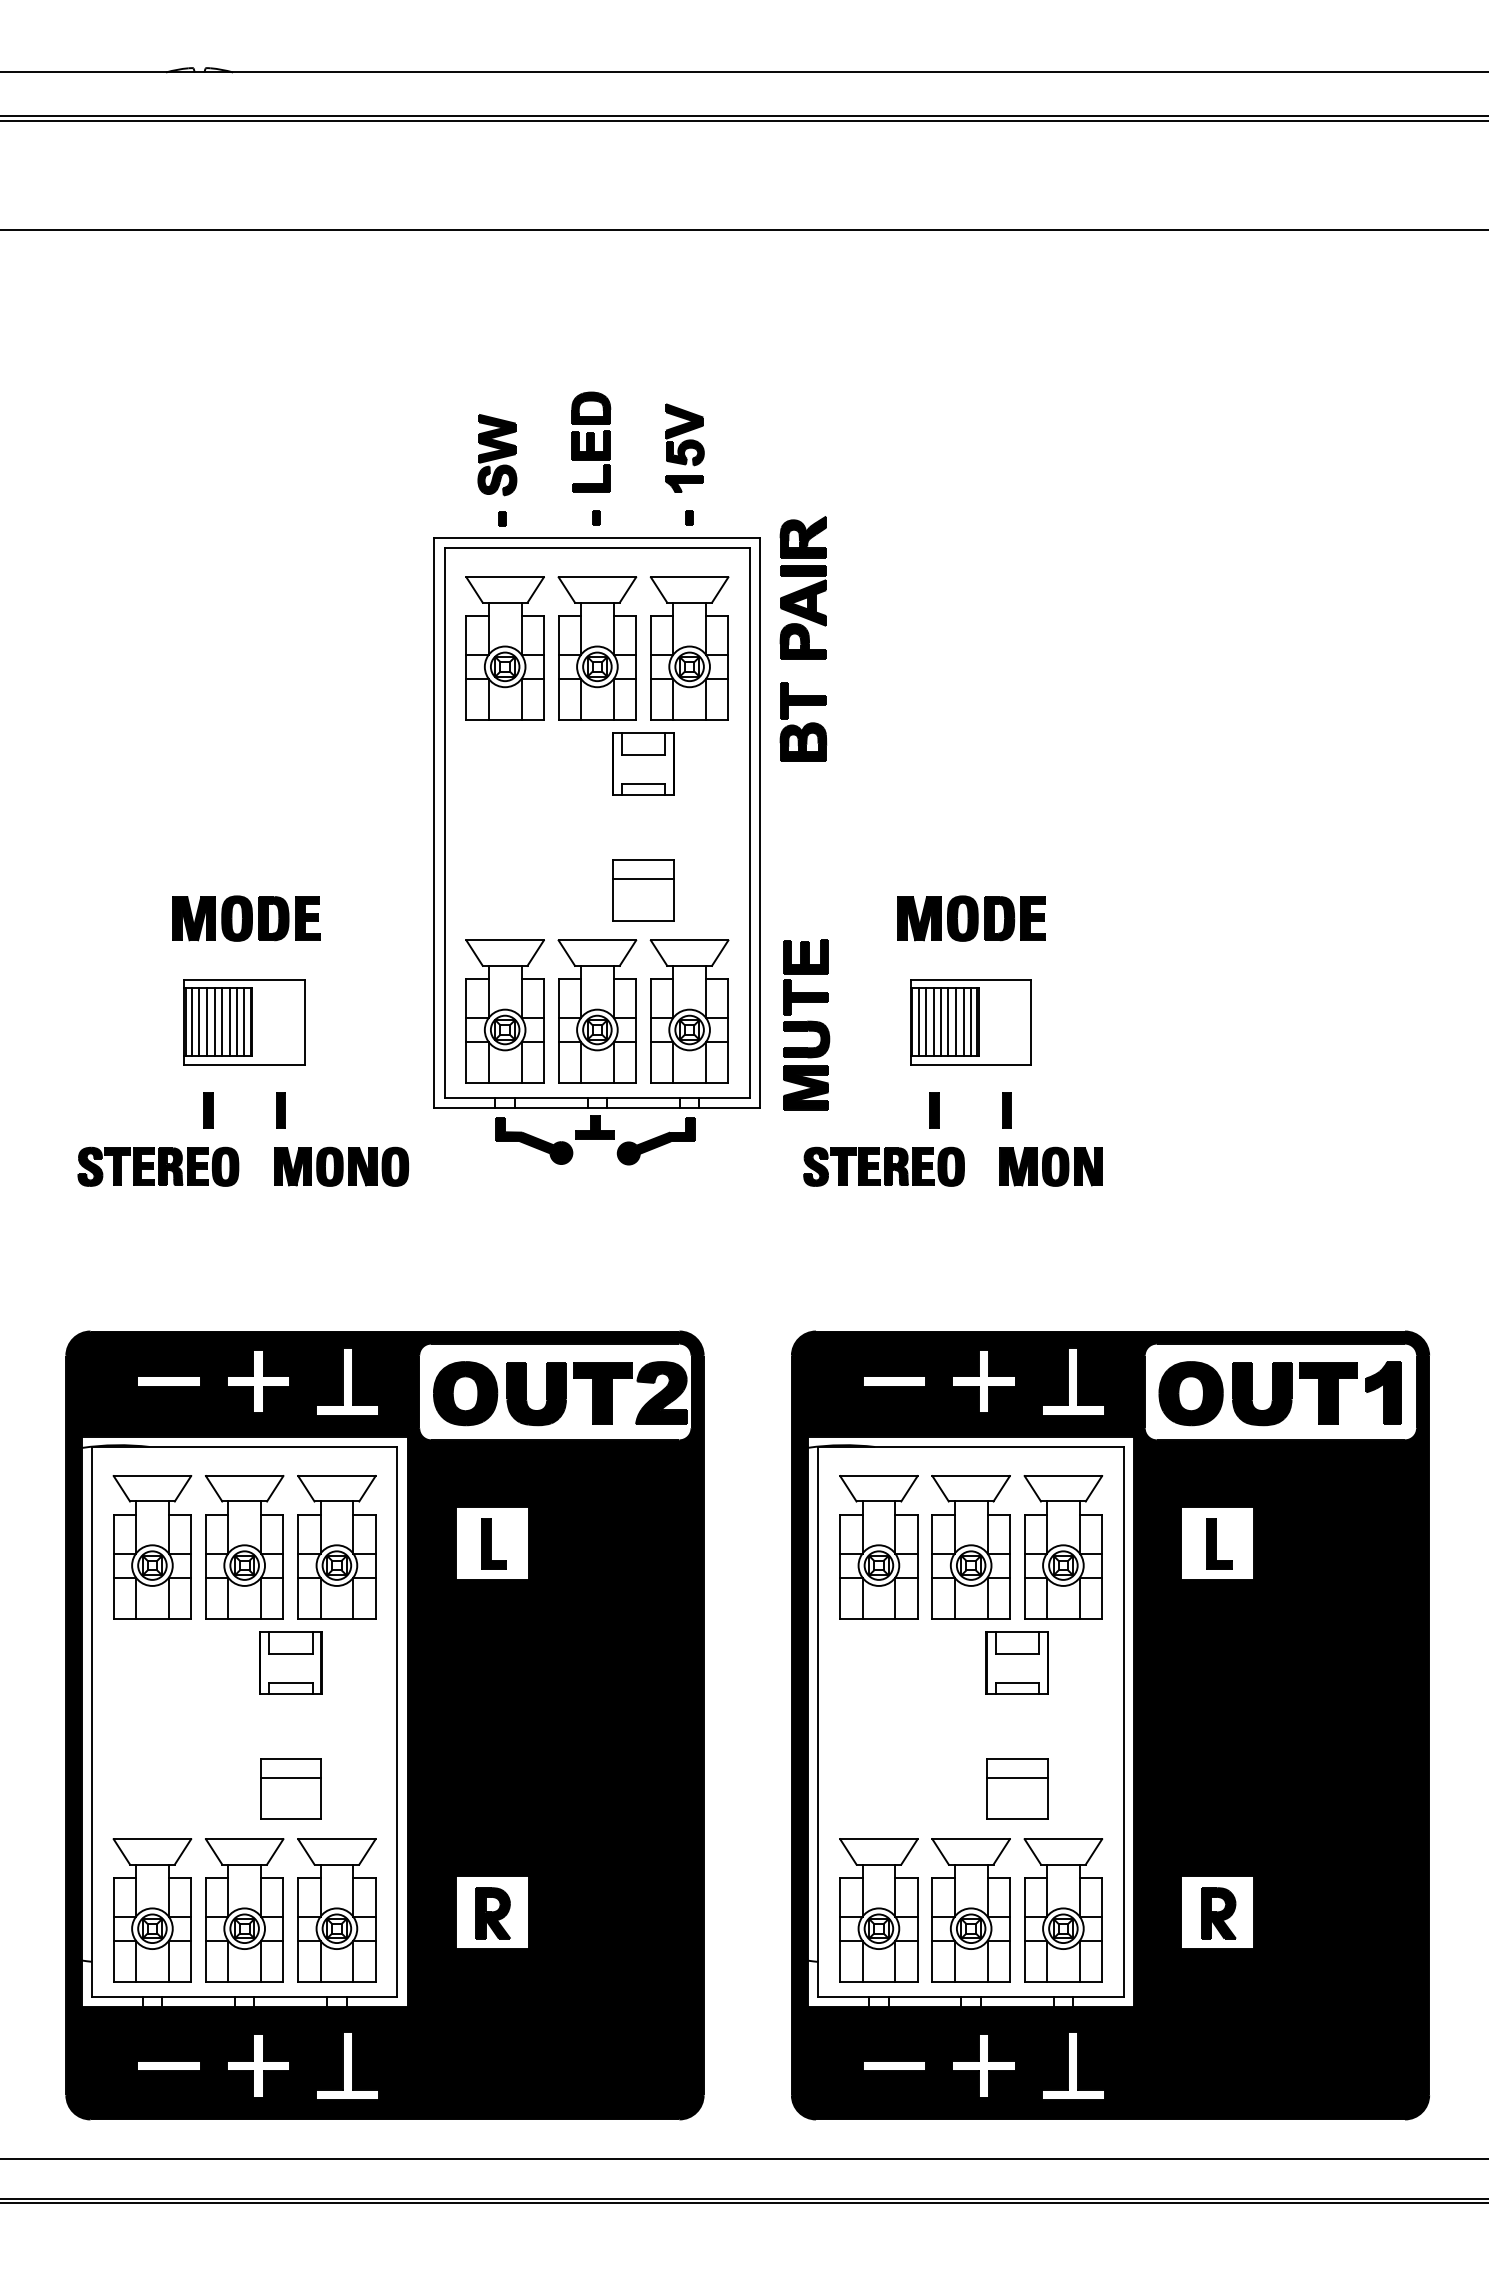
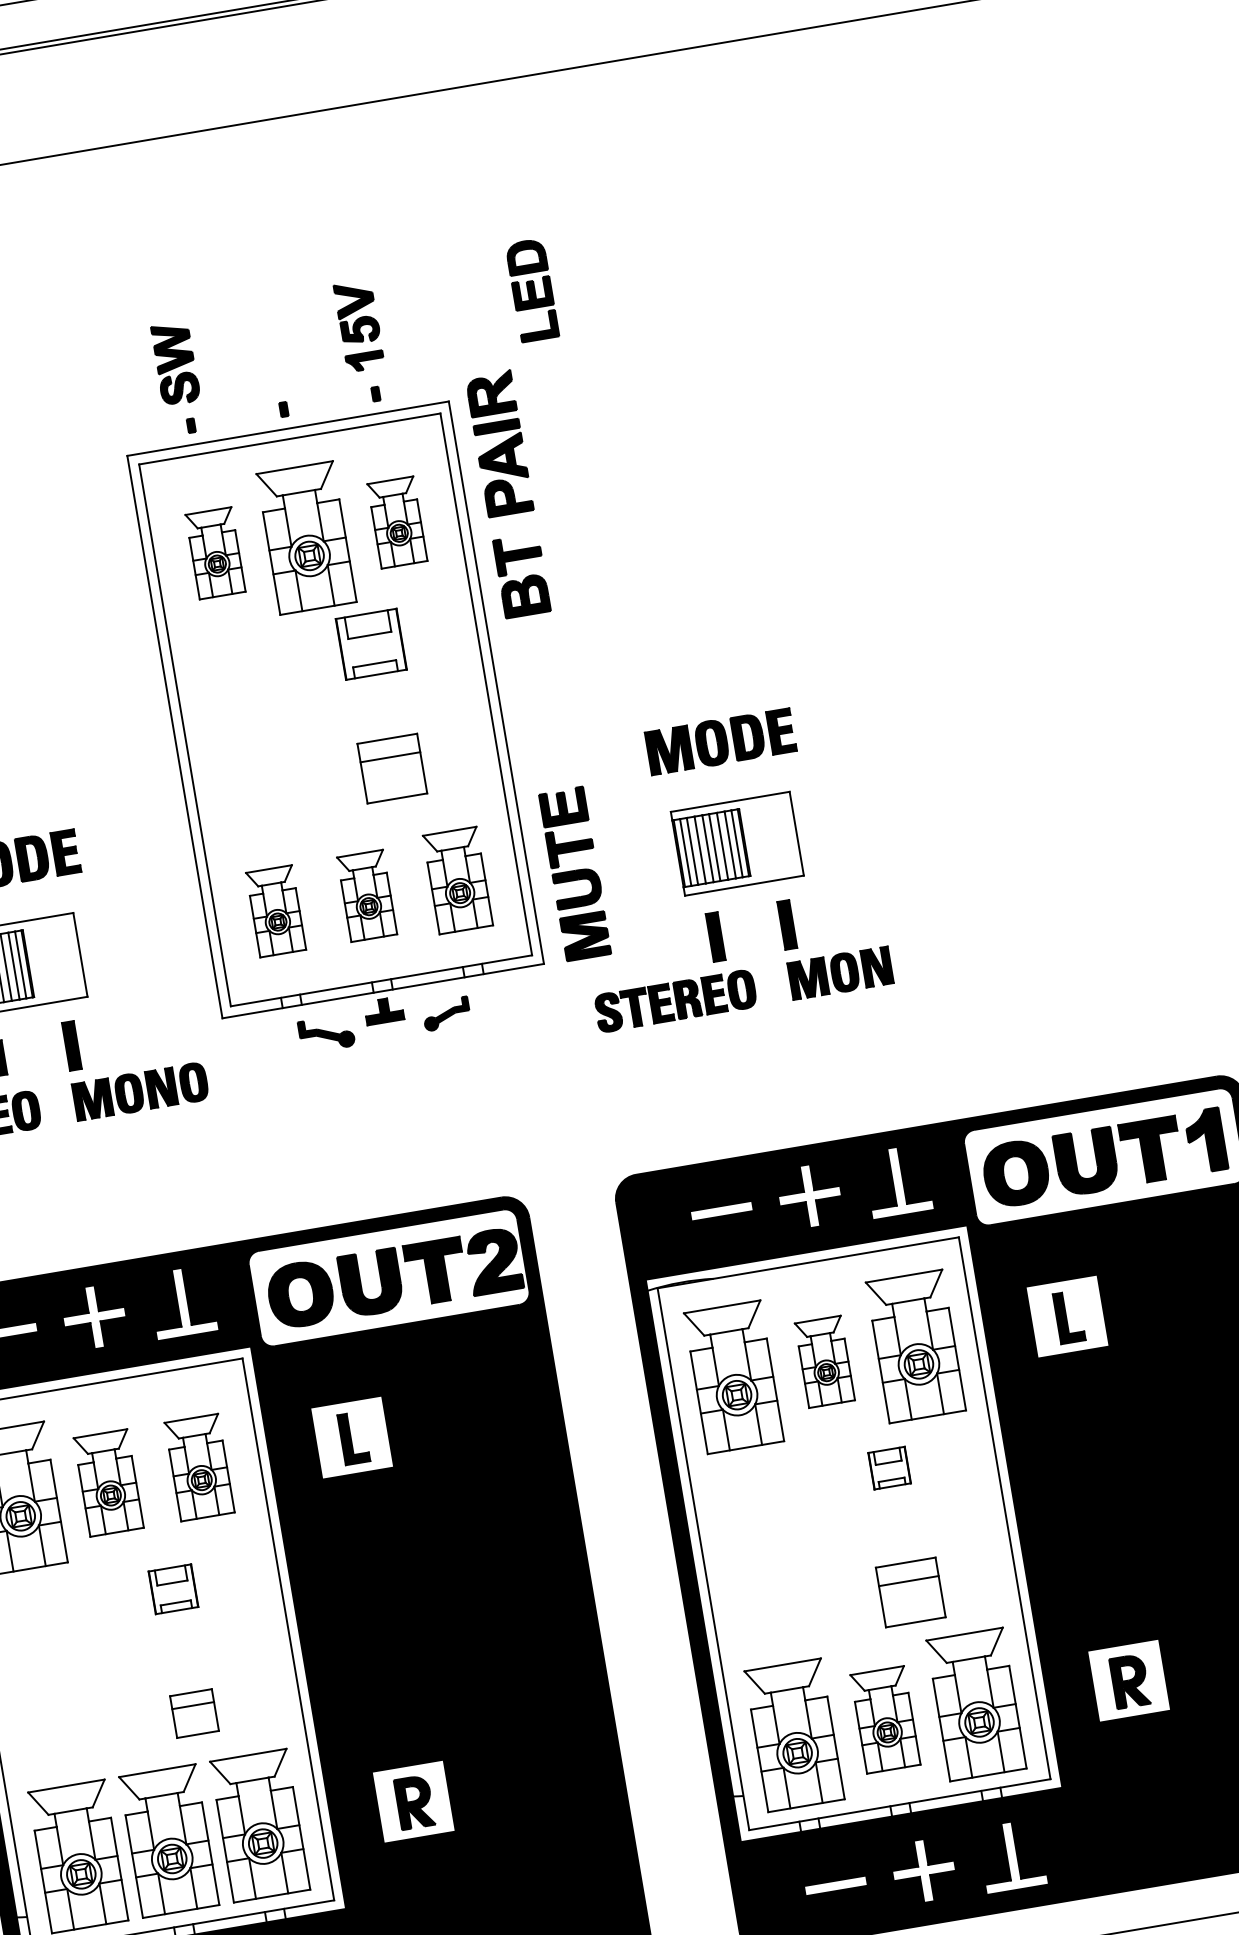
part: (591, 441) -> (532, 289), moved
part: (504, 648) -> (214, 553), size x0.6
part: (689, 648) -> (397, 522), size x0.6
part: (504, 1011) -> (275, 911), size x0.6
part: (597, 1011) -> (367, 895), size x0.6
part: (689, 1011) -> (457, 880), size x0.7
part: (280, 1110) -> (71, 1046), size x1.4
part: (934, 1110) -> (715, 937), size x1.4
part: (1006, 1110) -> (786, 925), size x1.4
part: (534, 1140) -> (326, 1033), size x0.7
part: (655, 1141) -> (446, 1014), size x0.6
part: (244, 1547) -> (108, 1483), size x0.7
part: (336, 1547) -> (199, 1467), size x0.7
part: (970, 1547) -> (824, 1362), size x0.6
part: (290, 1662) -> (173, 1588), size x0.7
part: (1016, 1662) -> (888, 1467), size x0.6
part: (290, 1788) -> (194, 1713), size x0.7
part: (970, 1910) -> (884, 1719), size x0.7

